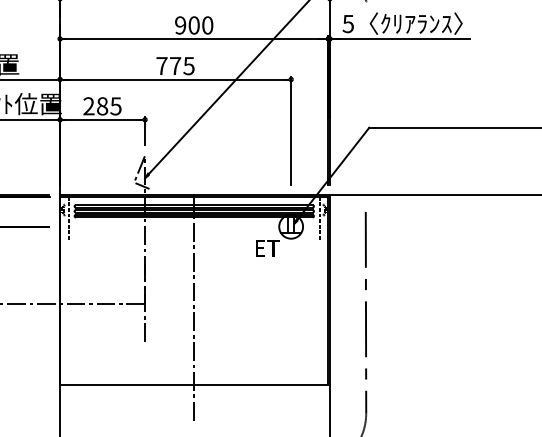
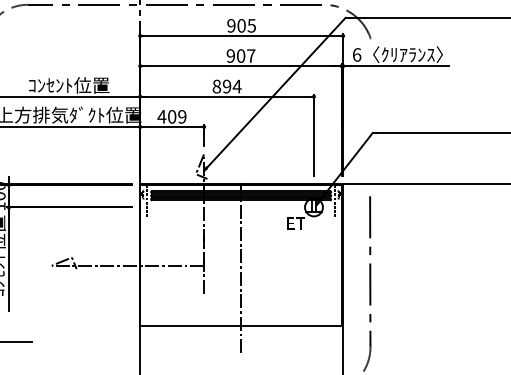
text: (347, 23) -> (356, 54), 5 -> 6
text: (208, 24) -> (251, 55), 900 -> 907
text: (174, 65) -> (226, 86), 775 -> 894
text: (101, 105) -> (171, 116), 285 -> 409

